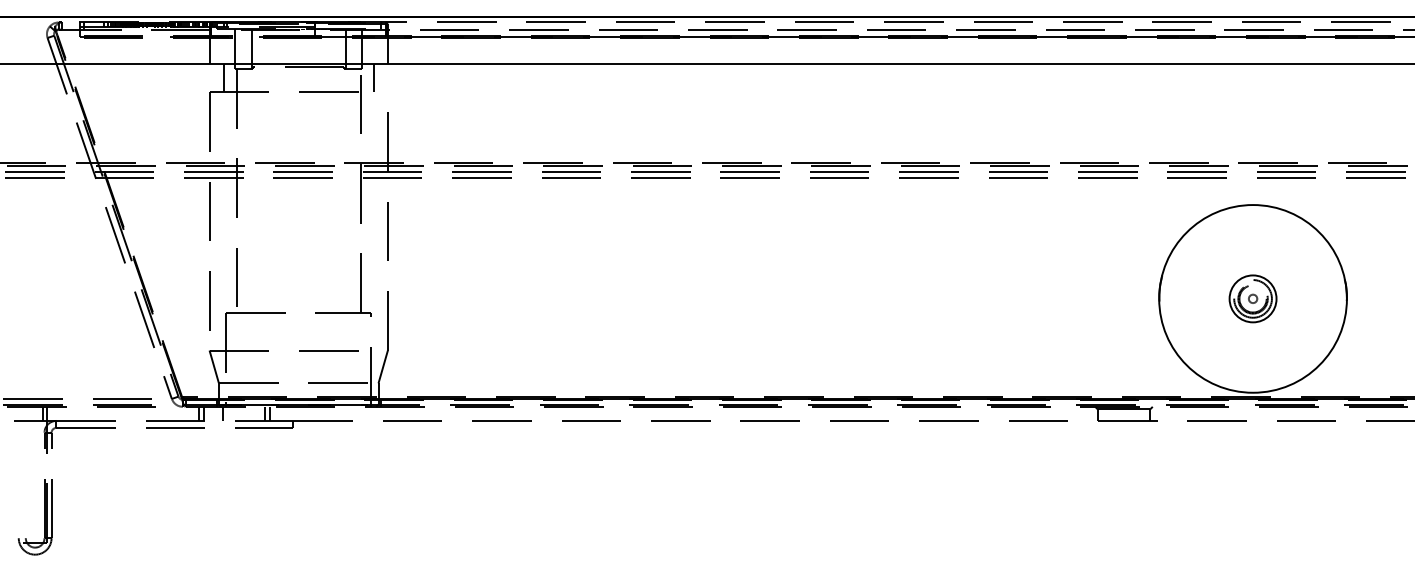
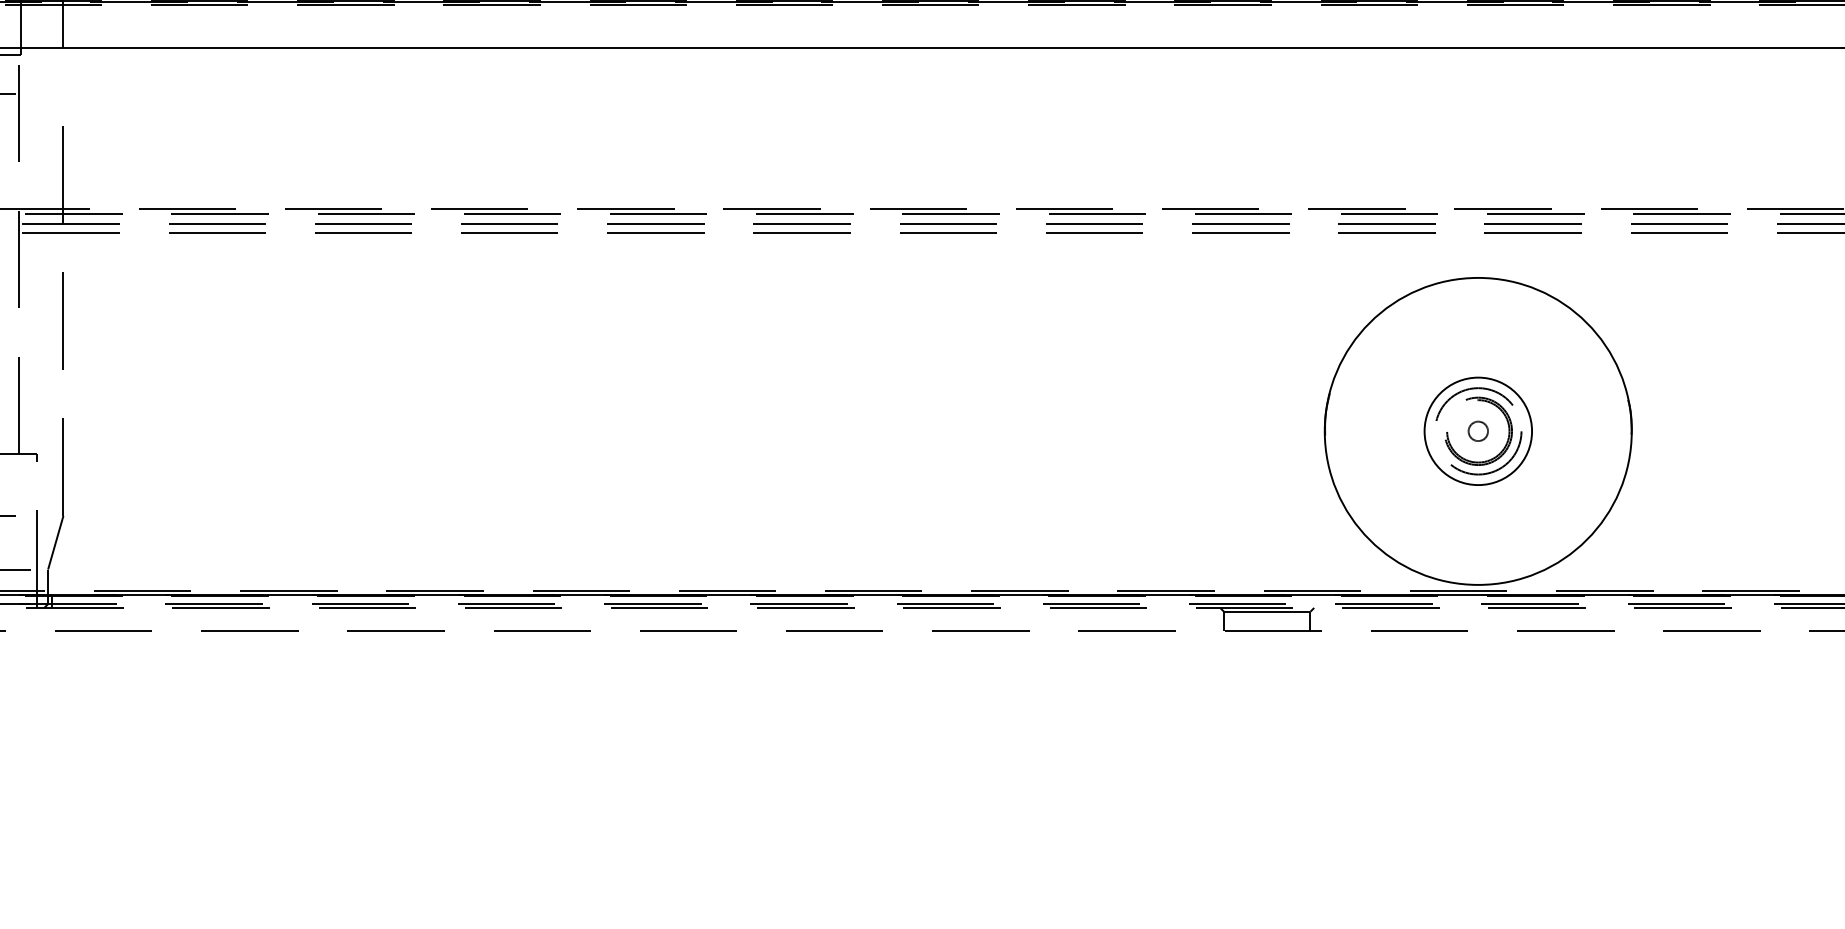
line: (373, 78) -> (39, 70), removed
part: (1252, 298) -> (1477, 430), size x1.4

